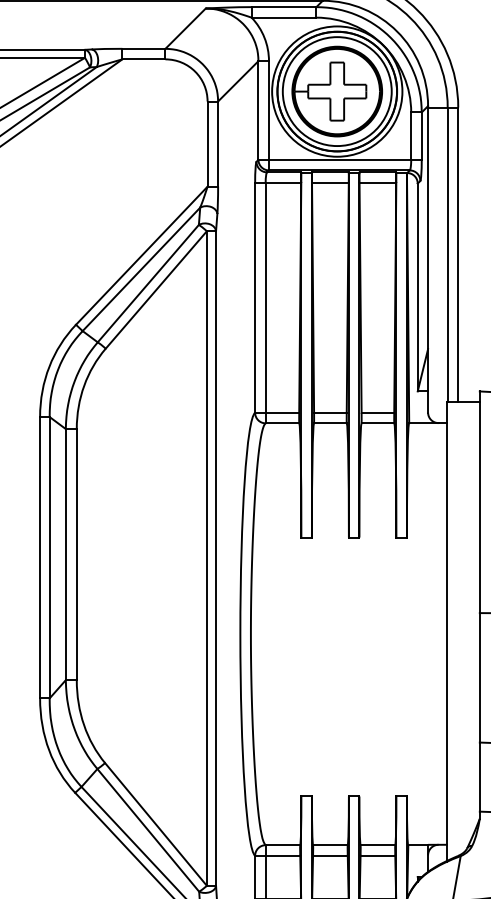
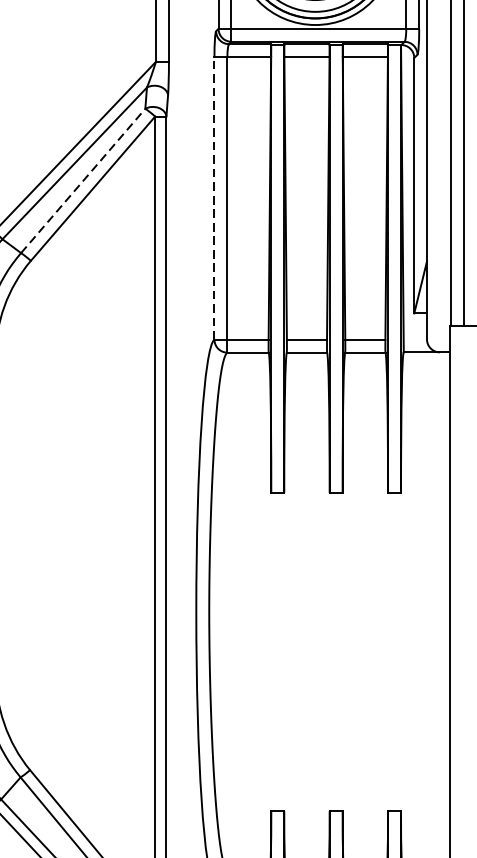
line: (148, 283) -> (83, 180), solid -> dashed
line: (255, 297) -> (214, 197), solid -> dashed

